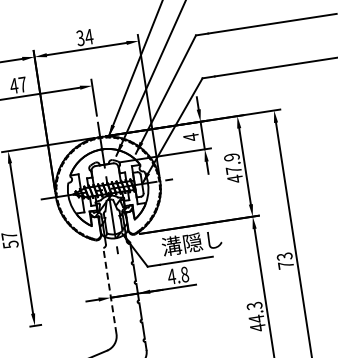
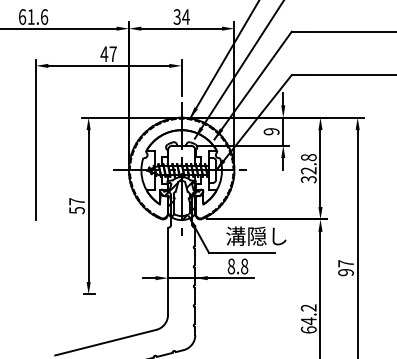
text: (191, 137) -> (271, 131), 4 -> 9
text: (233, 168) -> (308, 168), 47.9 -> 32.8
text: (284, 261) -> (345, 268), 73 -> 97
text: (171, 276) -> (231, 266), 4.8 -> 8.8
line: (110, 291) -> (168, 271), dashed -> solid
text: (255, 316) -> (308, 318), 44.3 -> 64.2

